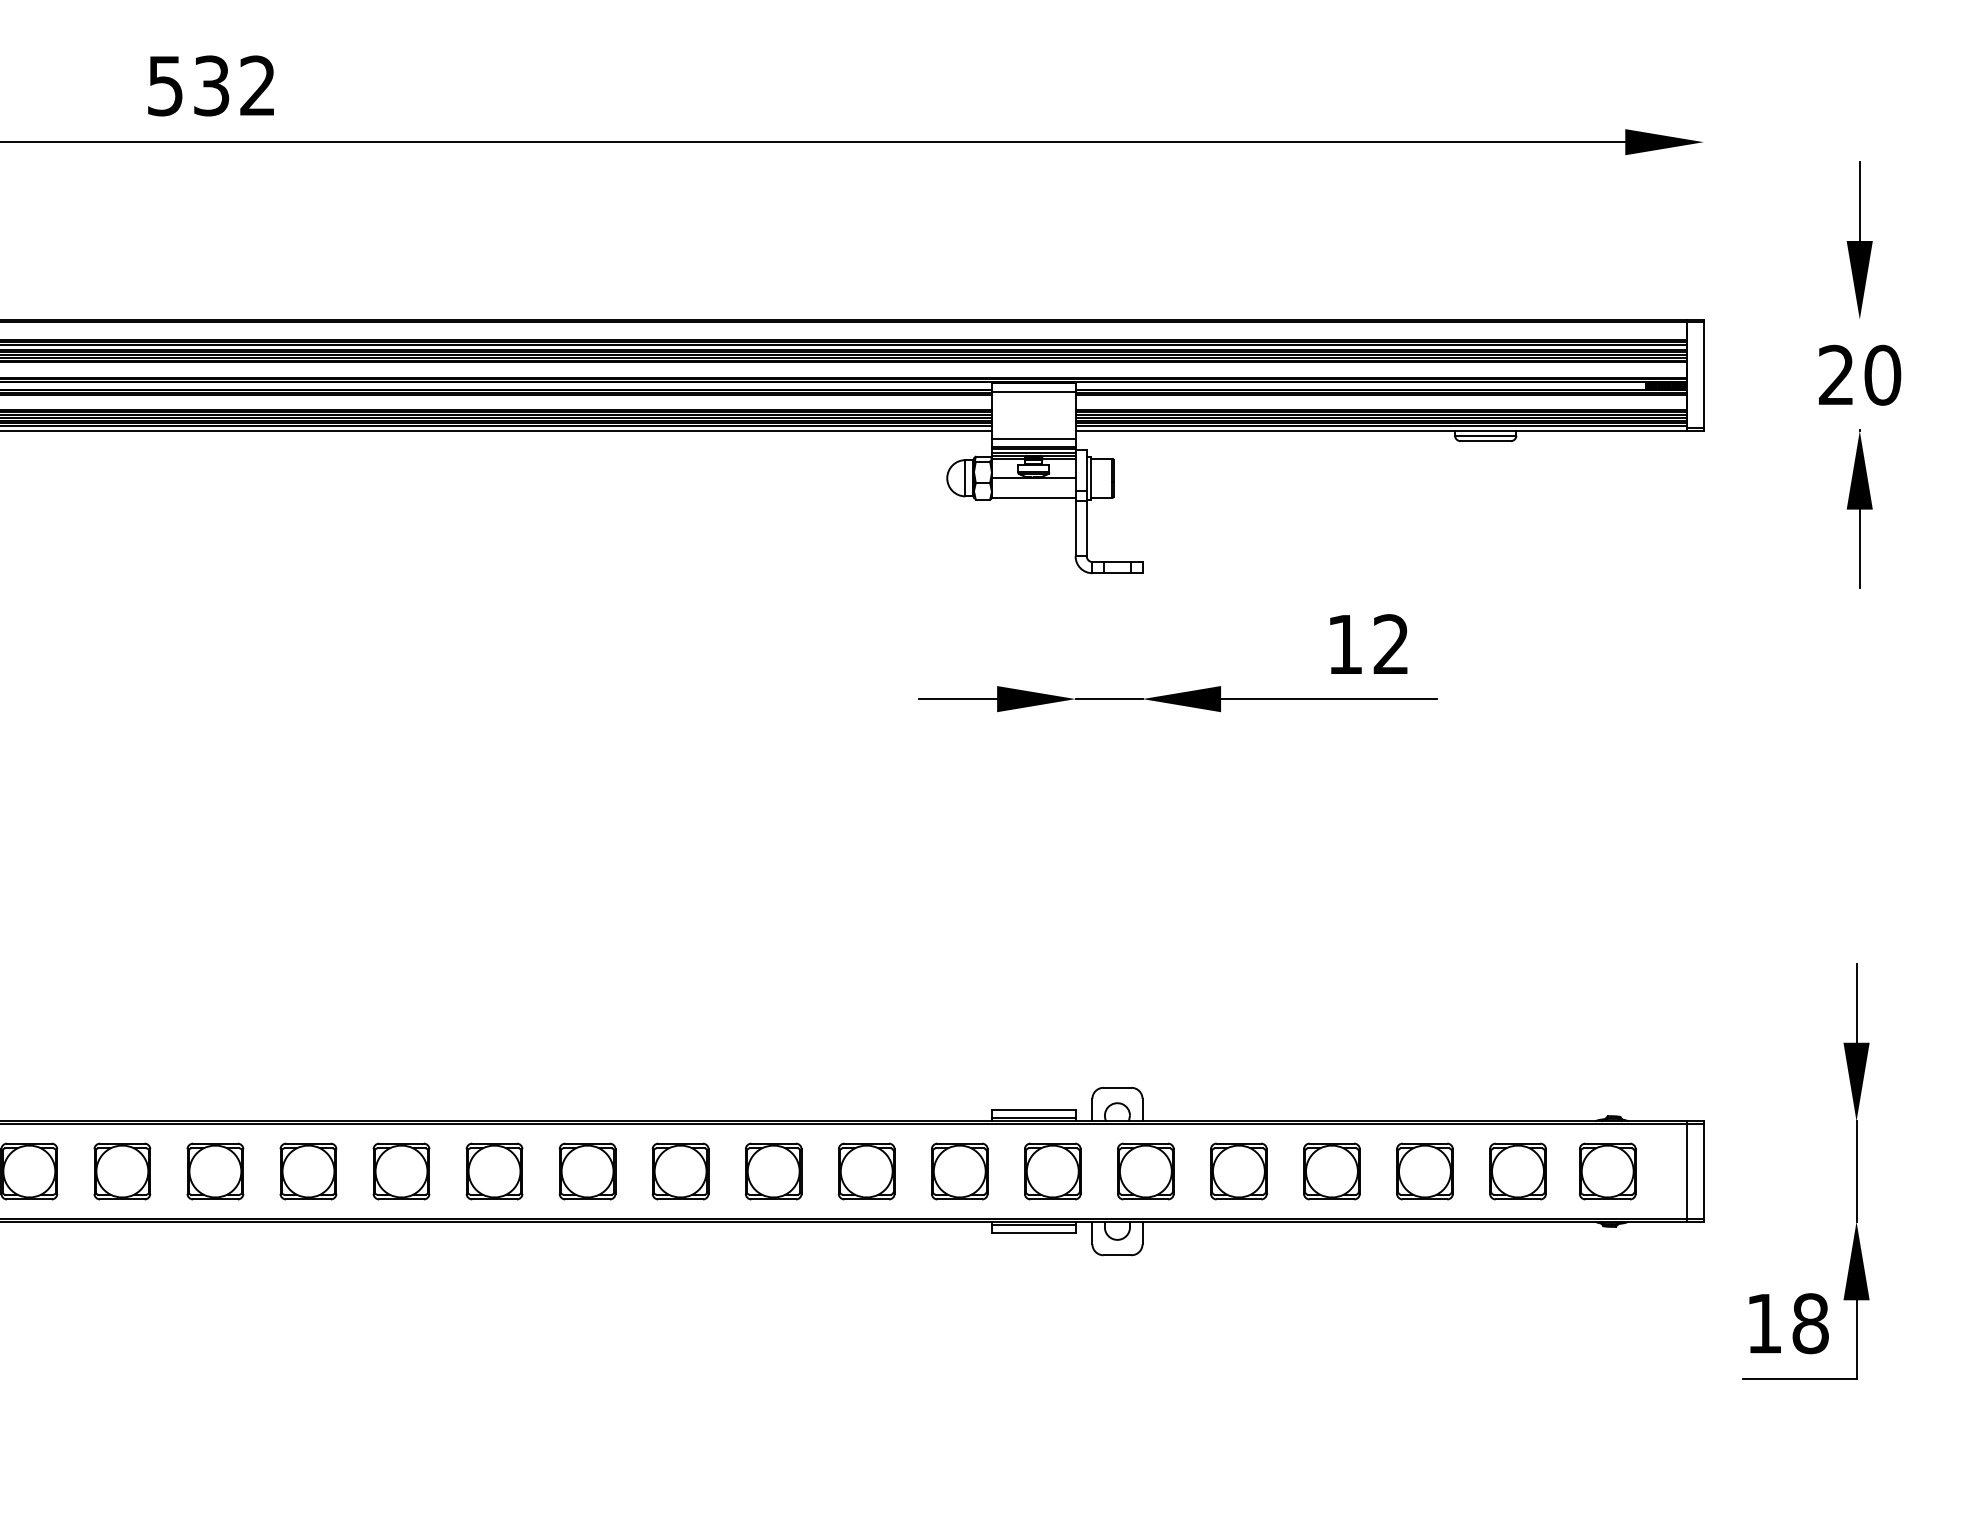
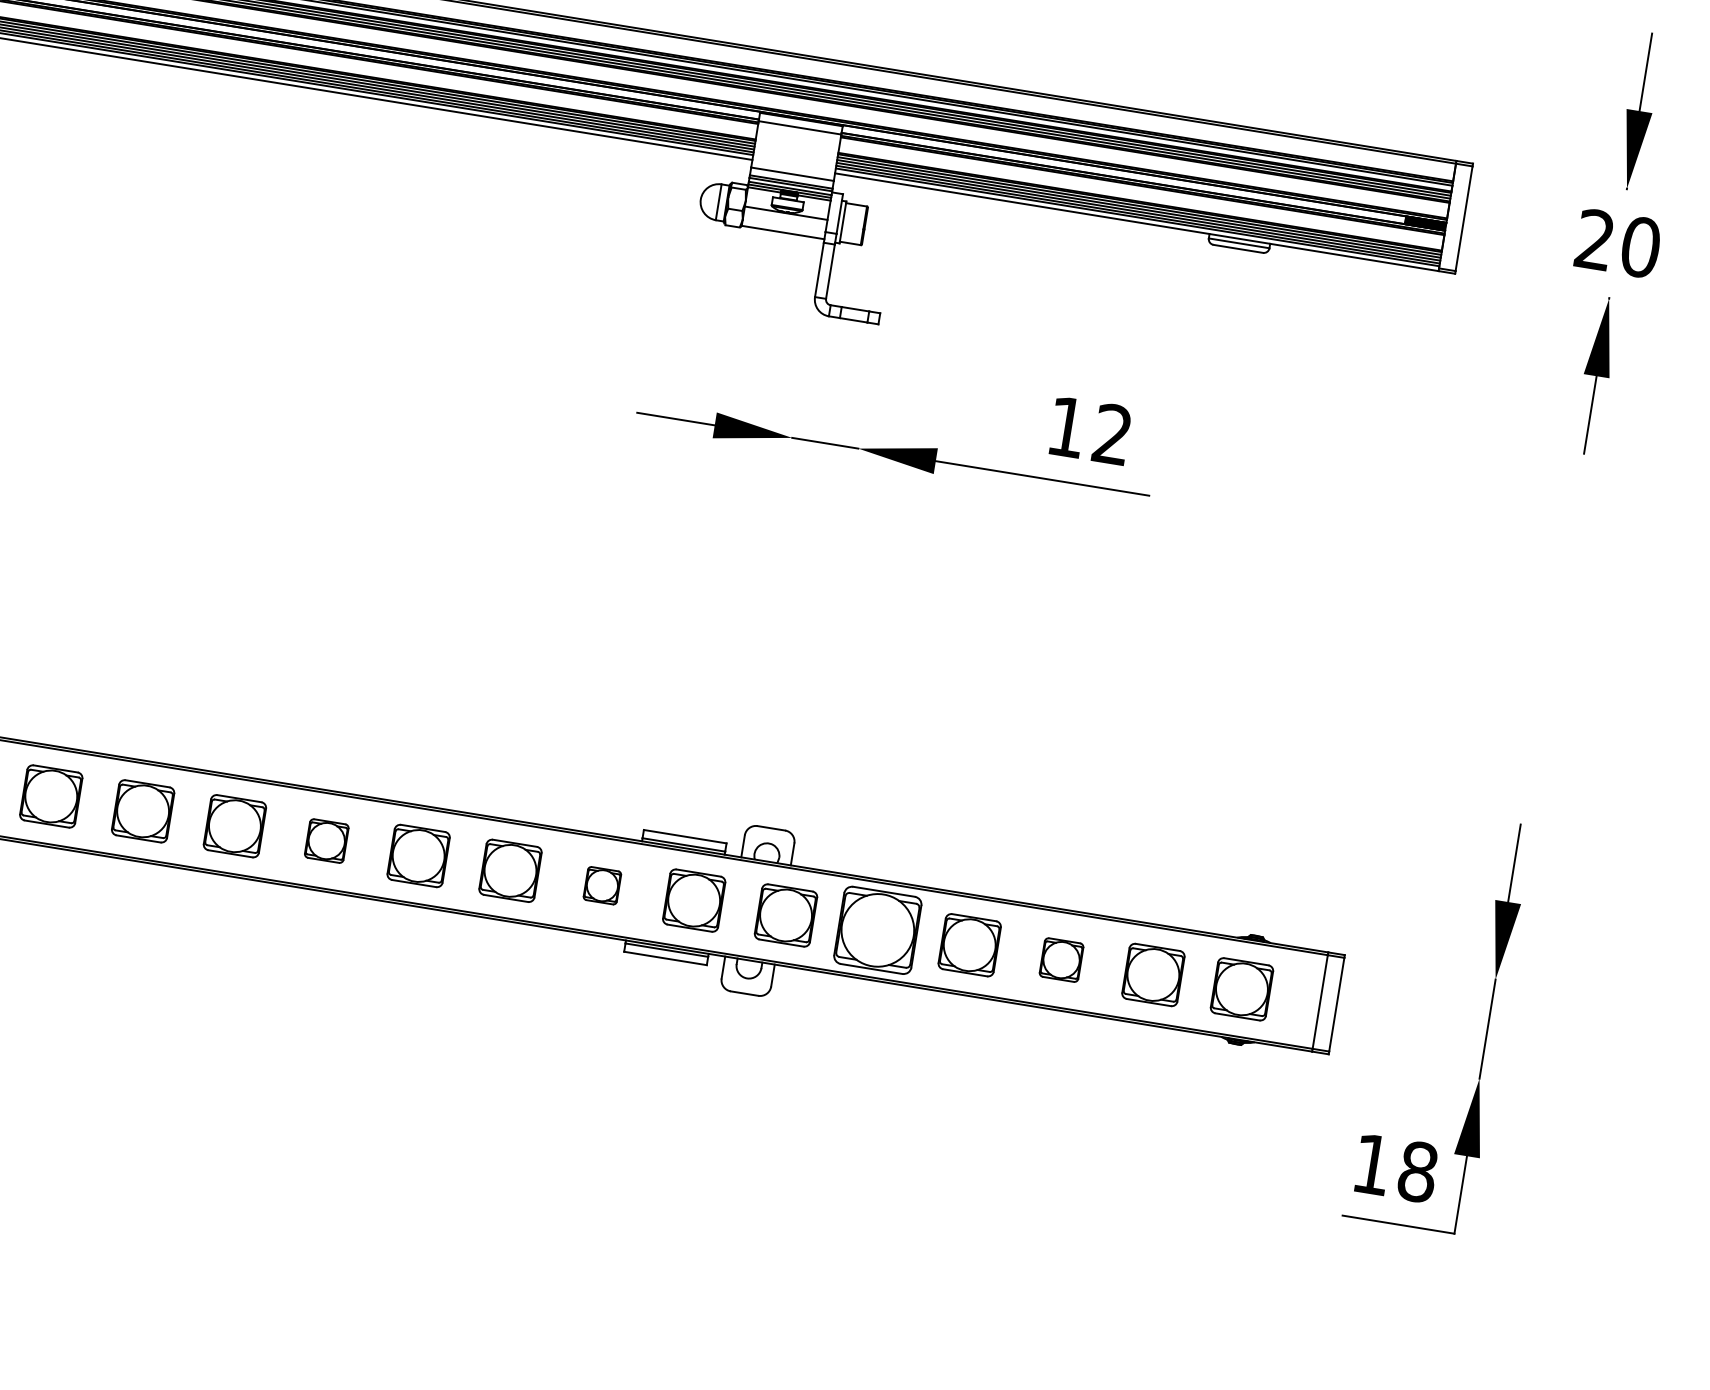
part: (680, 1171) -> (326, 841), size x0.7
part: (959, 1171) -> (602, 885), size x0.6
part: (1238, 1171) -> (877, 930), size x1.4
part: (1424, 1171) -> (1061, 960), size x0.7

